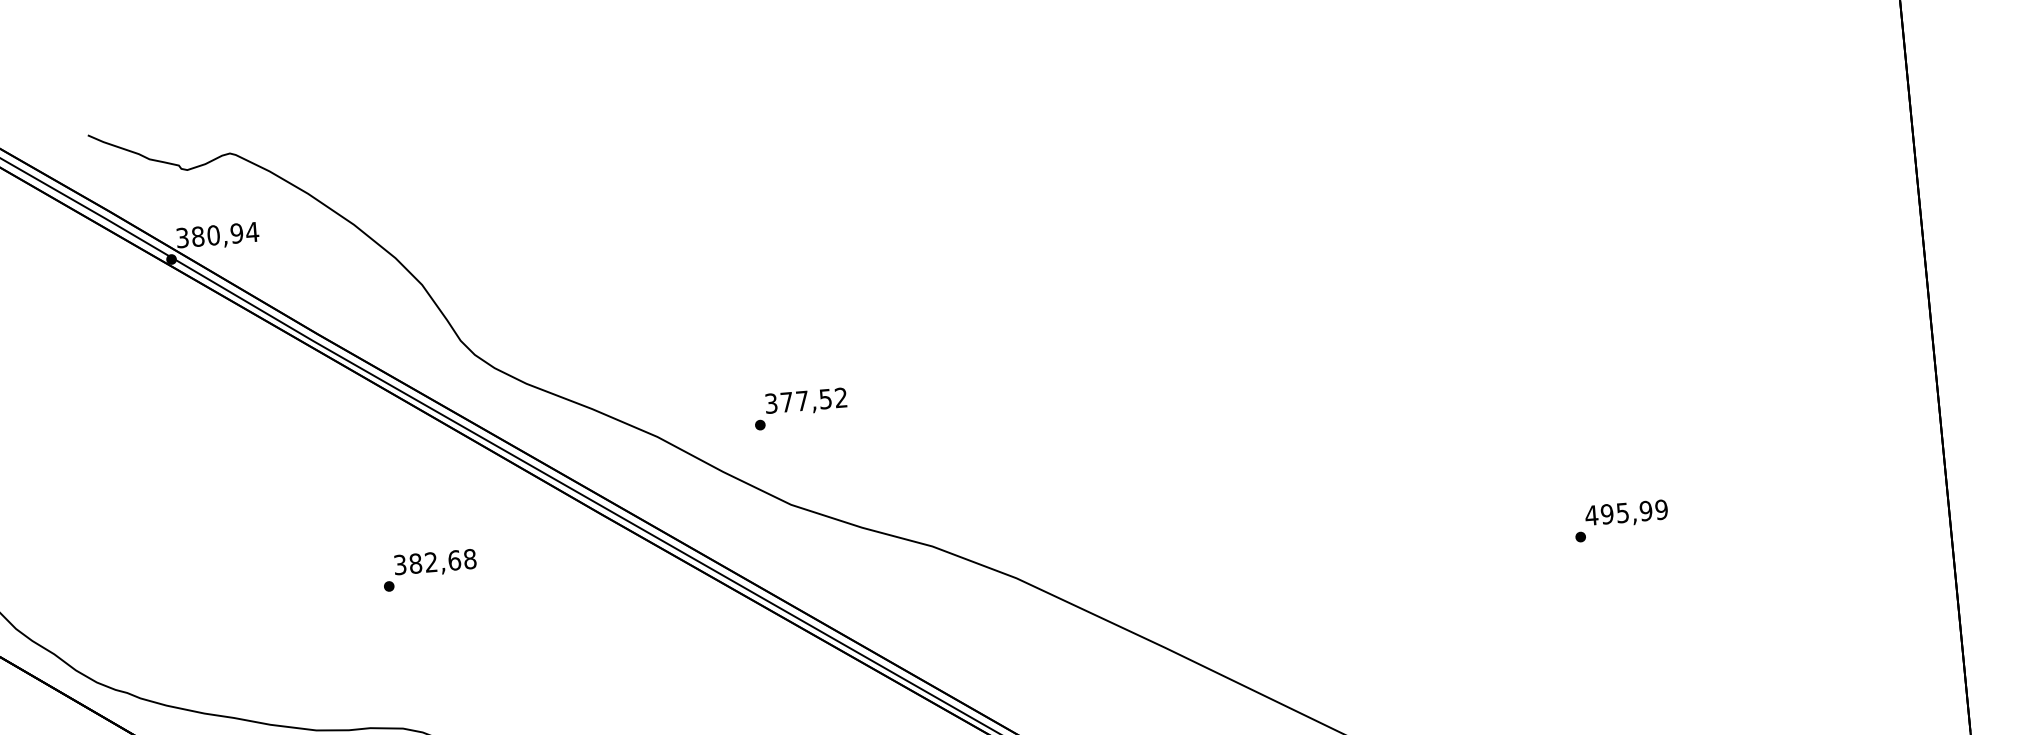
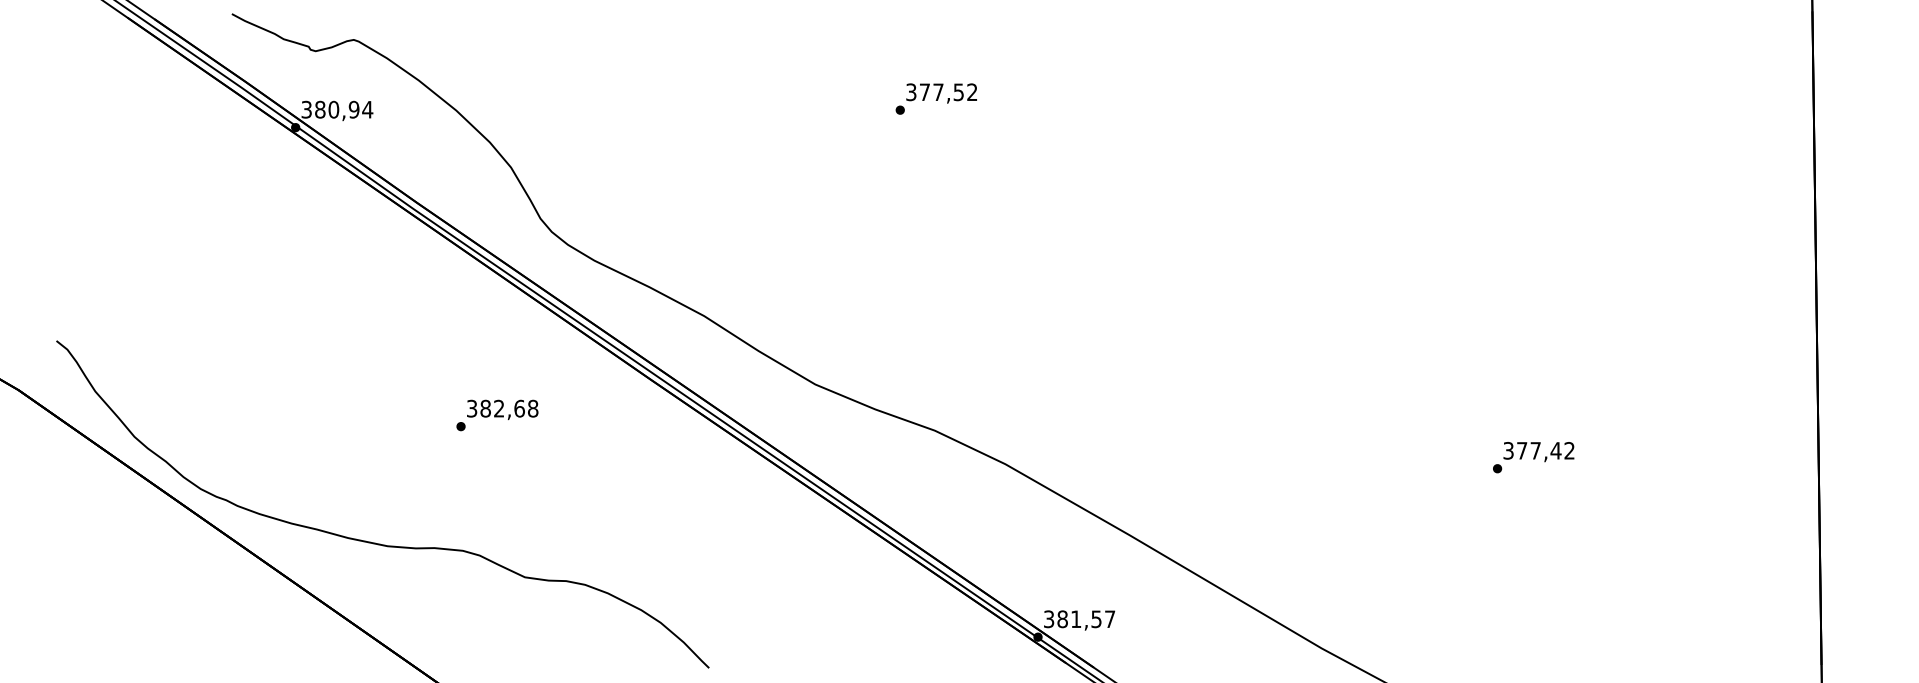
text: (799, 408) -> (935, 98), moved
text: (1625, 512) -> (1538, 450), 495,99 -> 377,42

